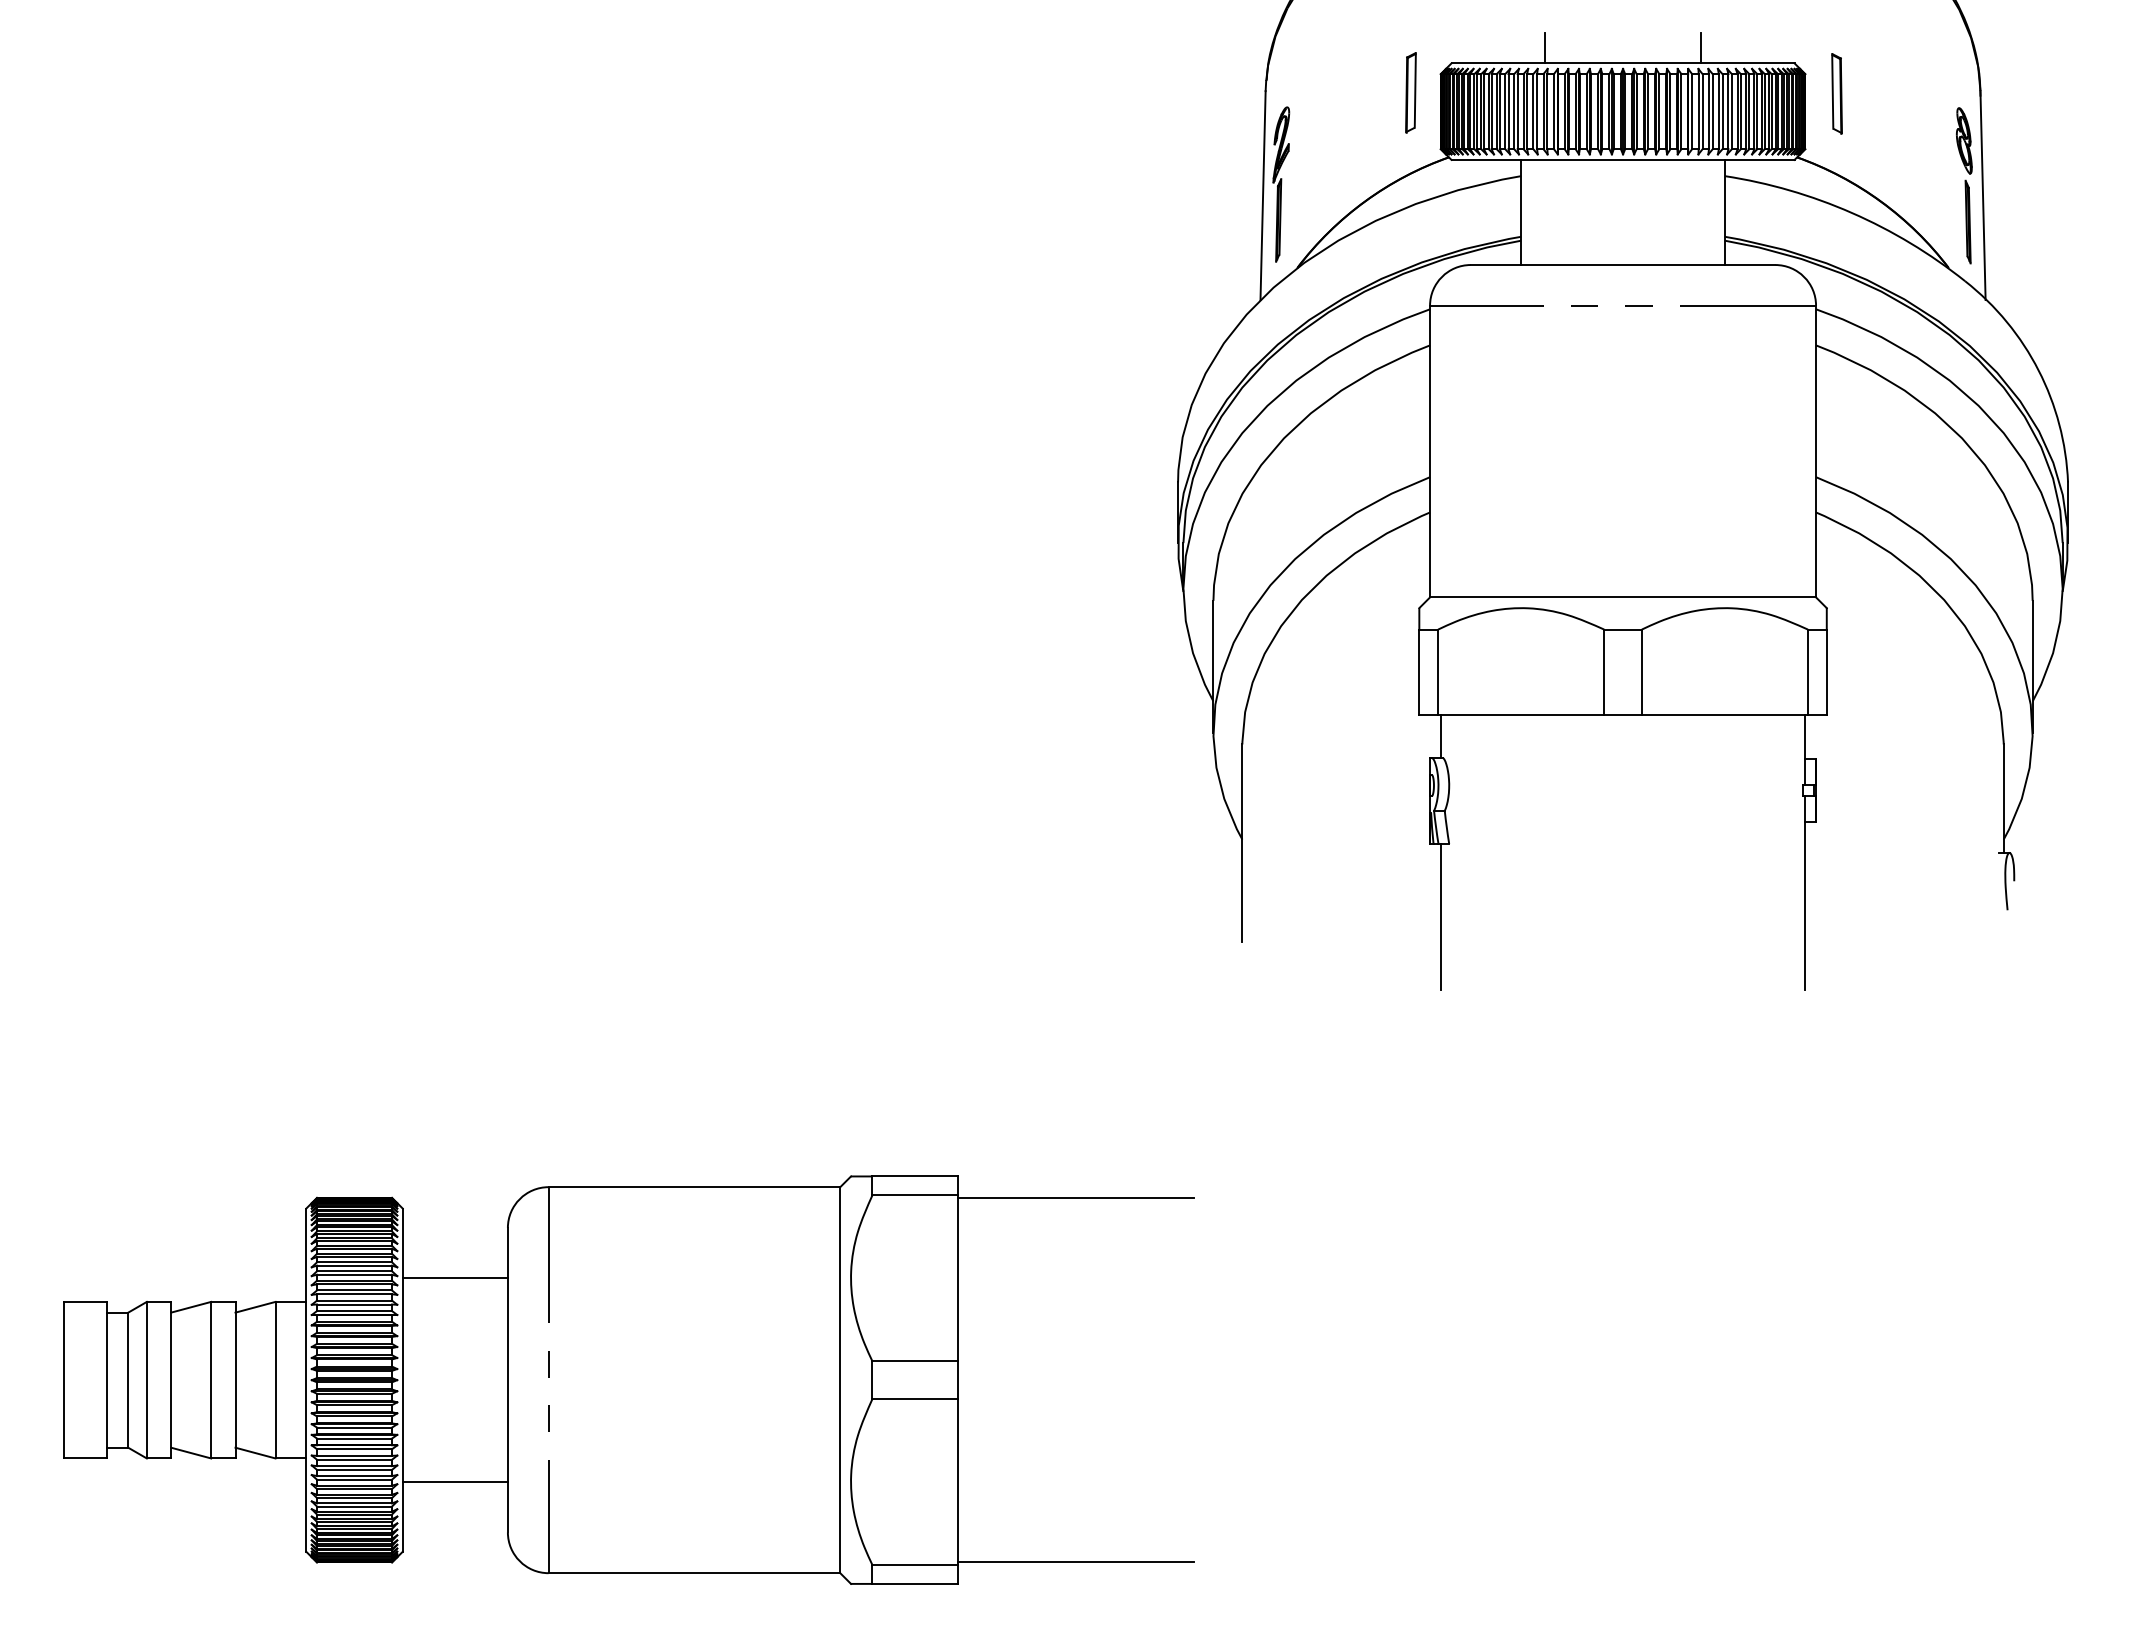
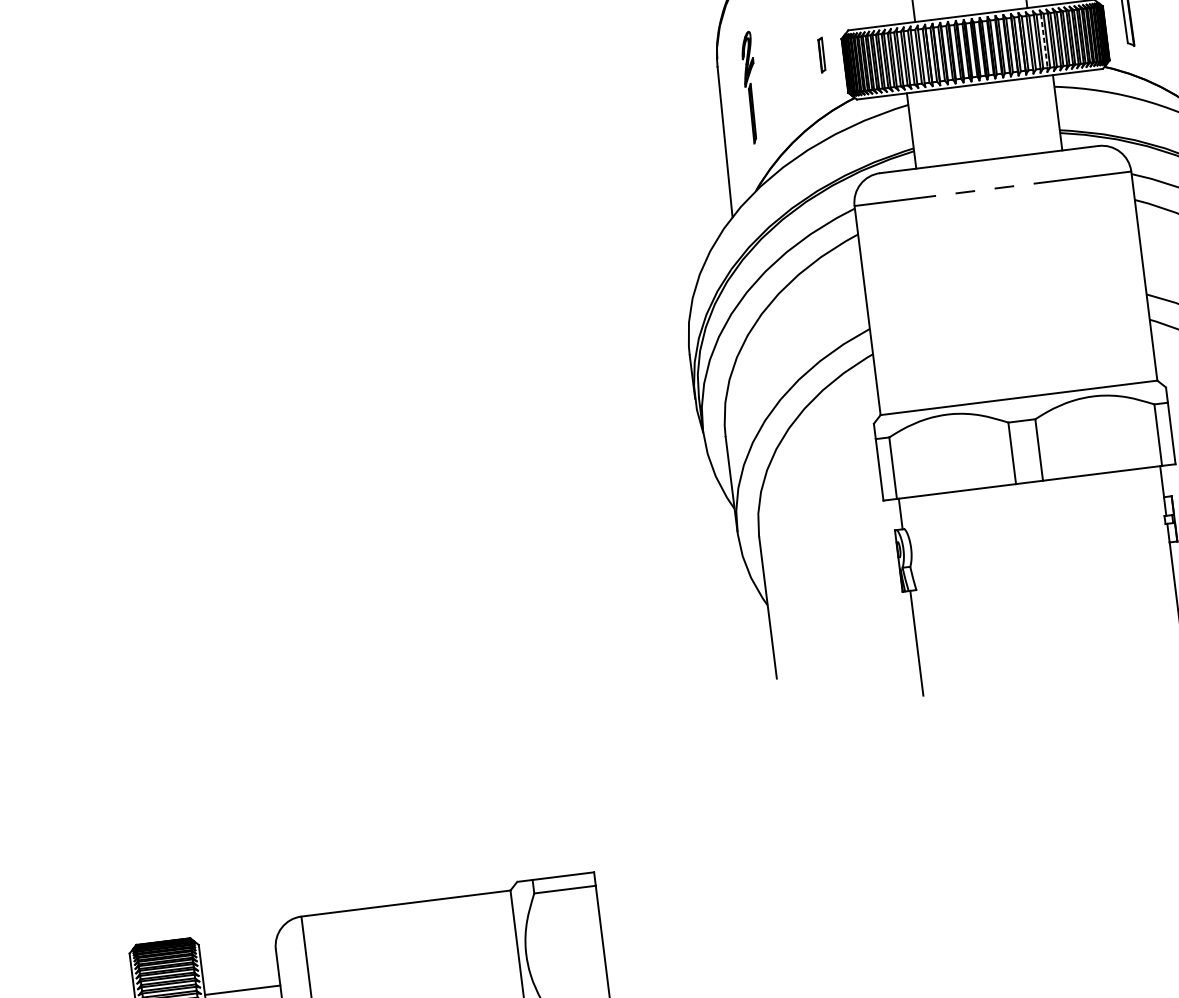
part: (1410, 92) -> (821, 54), size x0.6
line: (1718, 111) -> (1044, 41), solid -> dashed
part: (1281, 184) -> (751, 87), moved
line: (1076, 1197) -> (680, 876), removed

